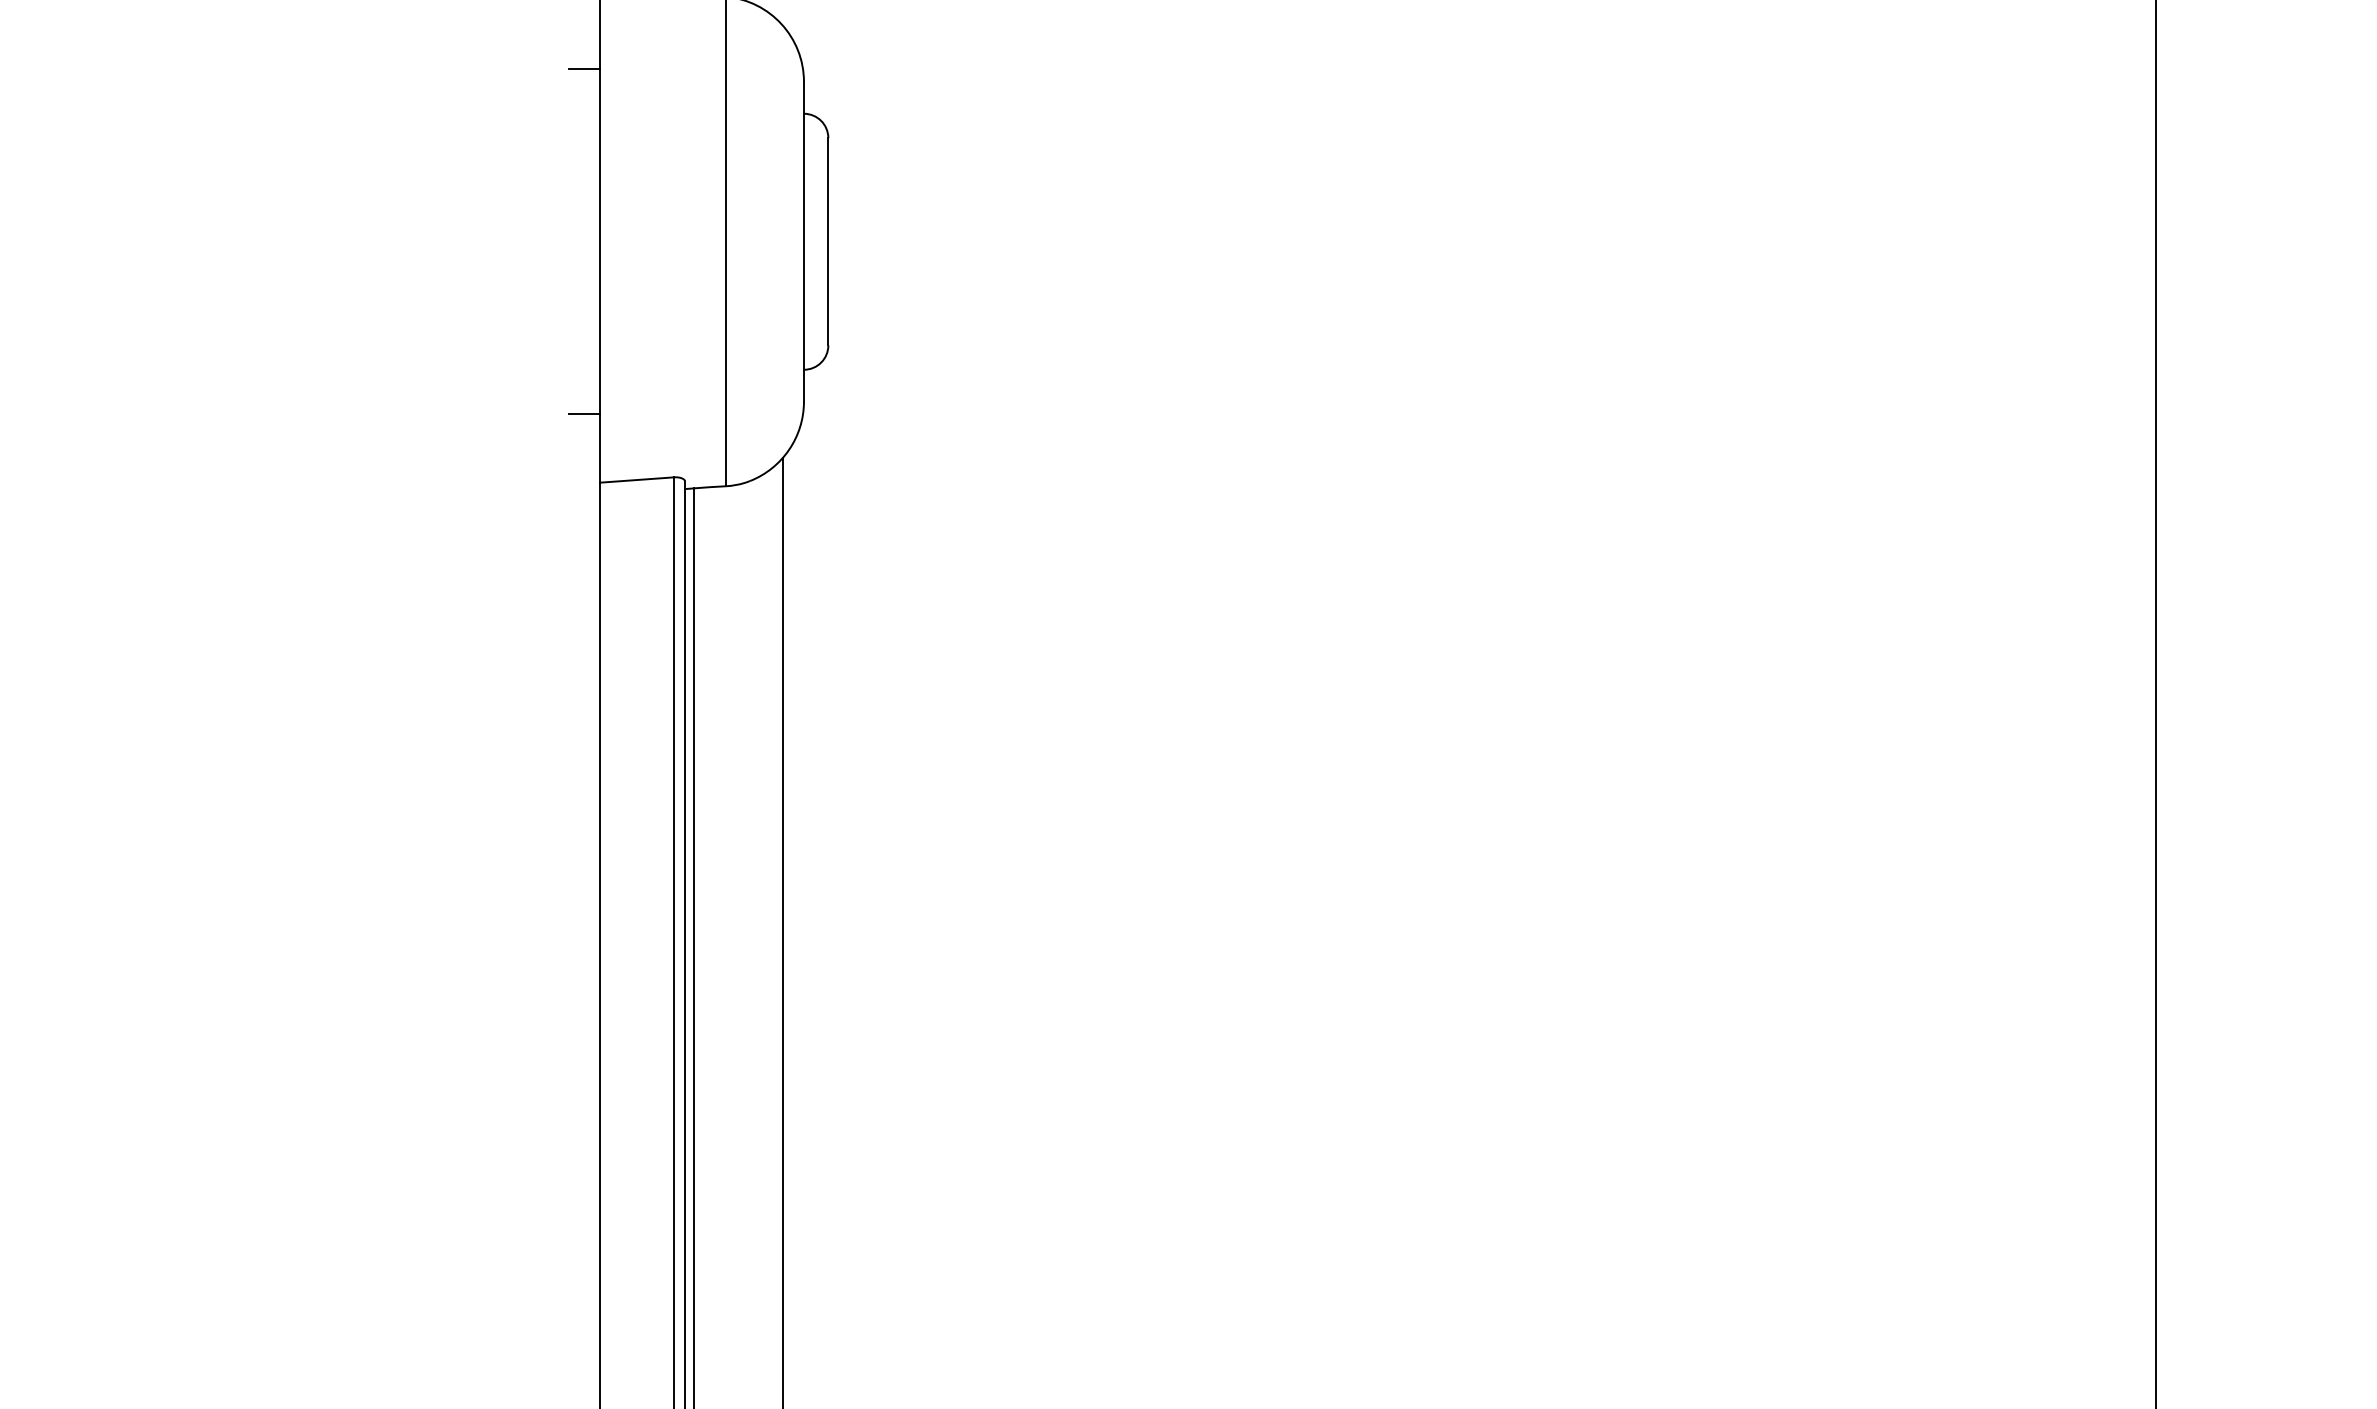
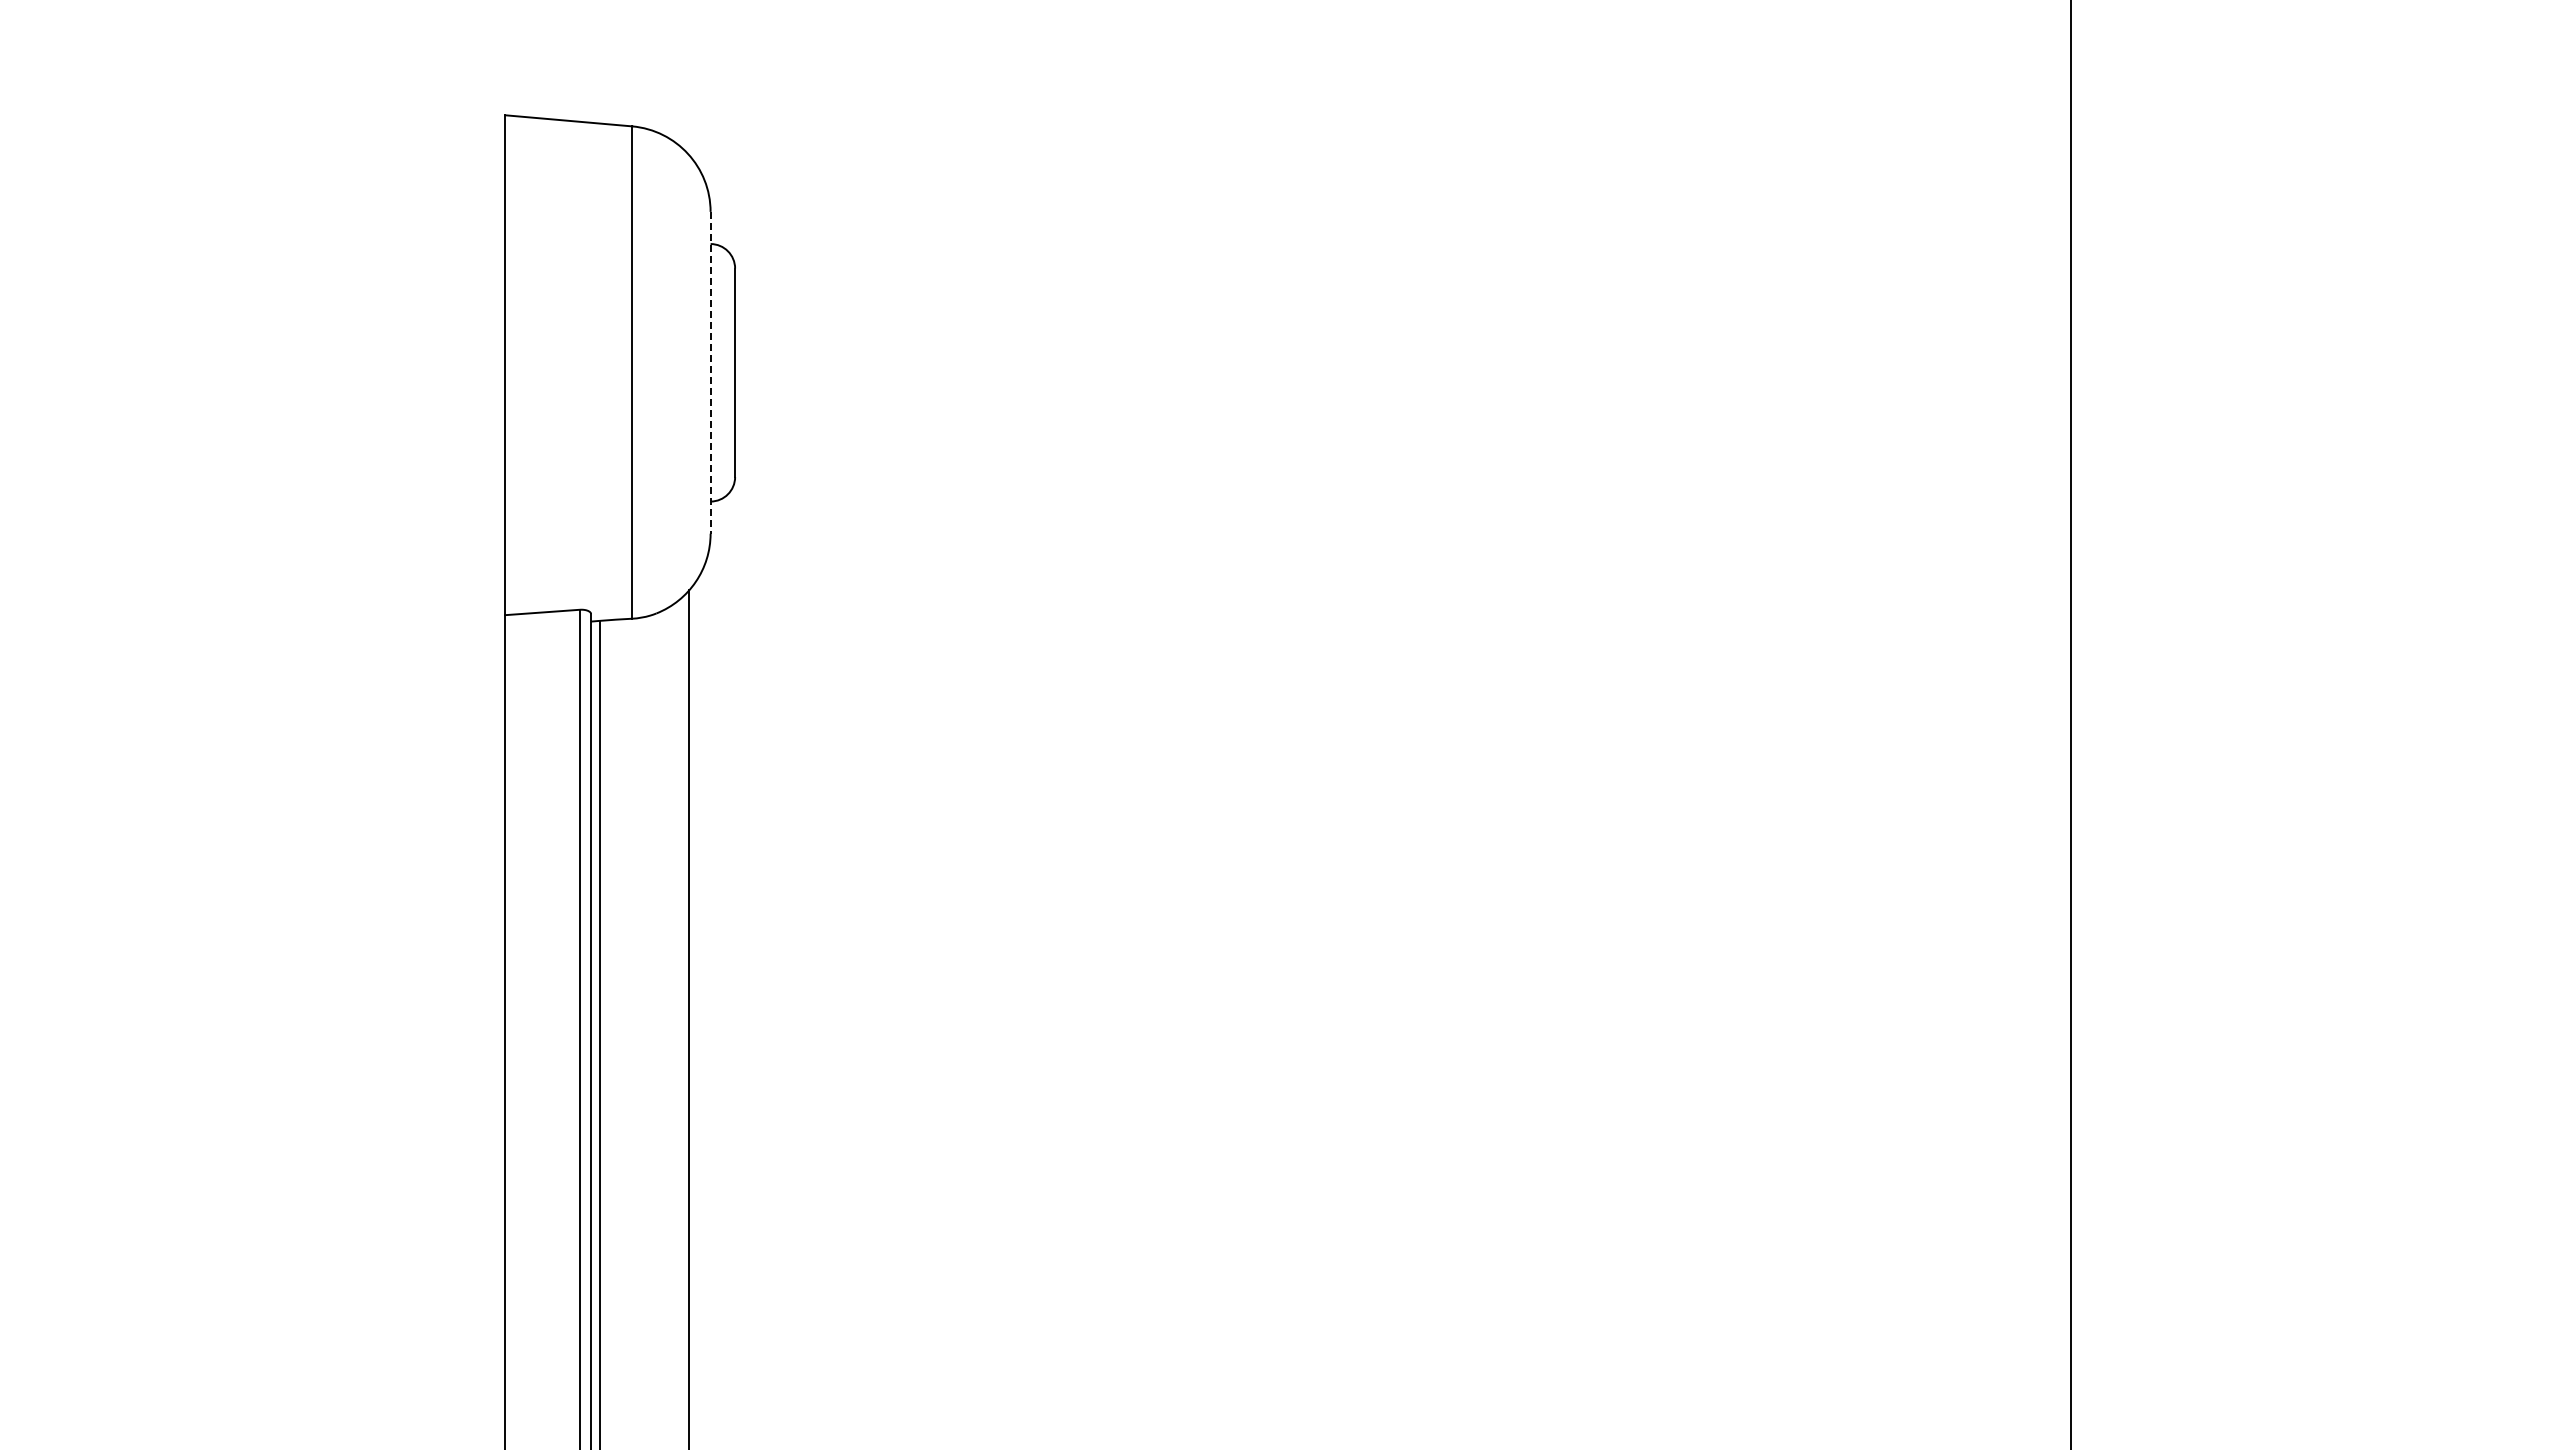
line: (584, 69) -> (489, 199), removed
line: (803, 241) -> (710, 372), solid -> dashed
line: (584, 414) -> (489, 546), removed

